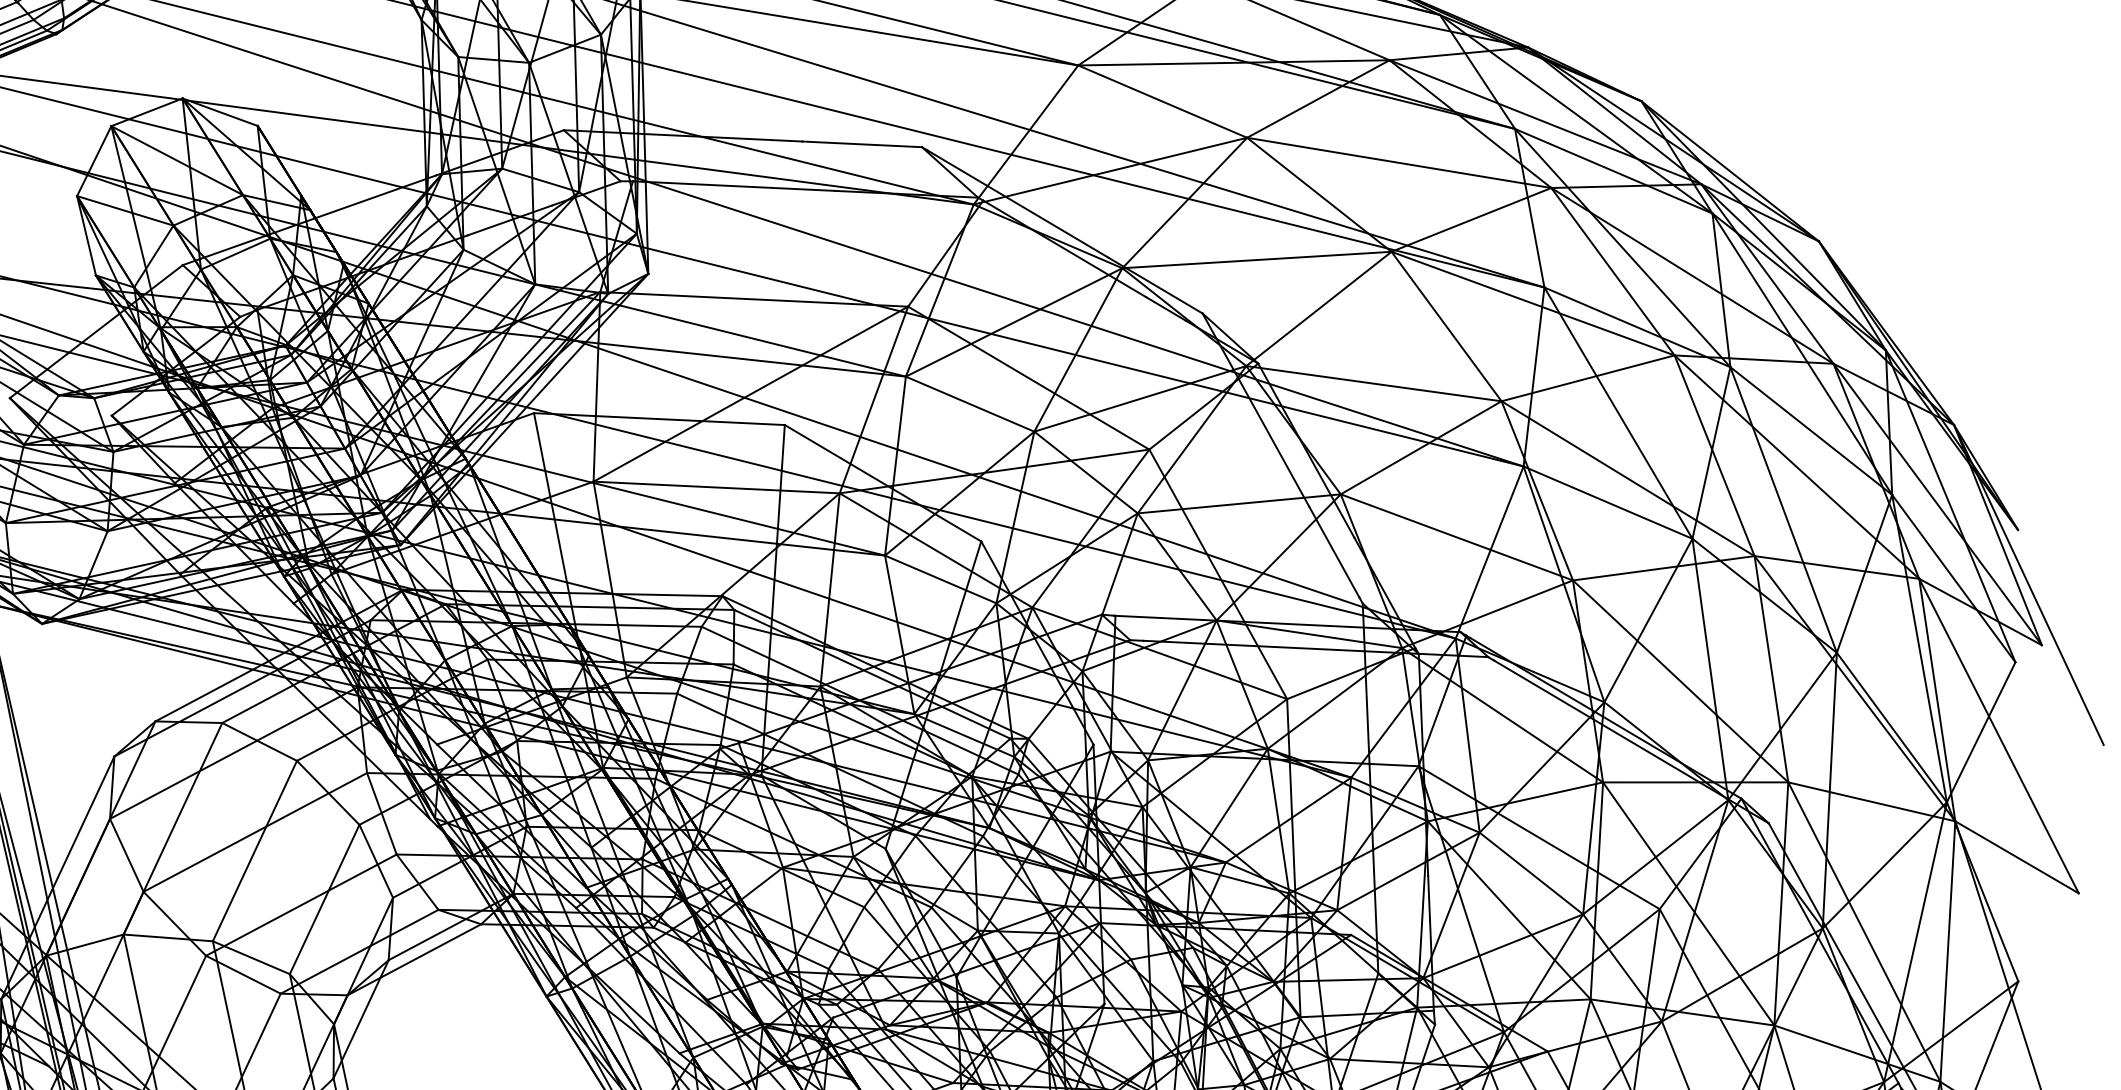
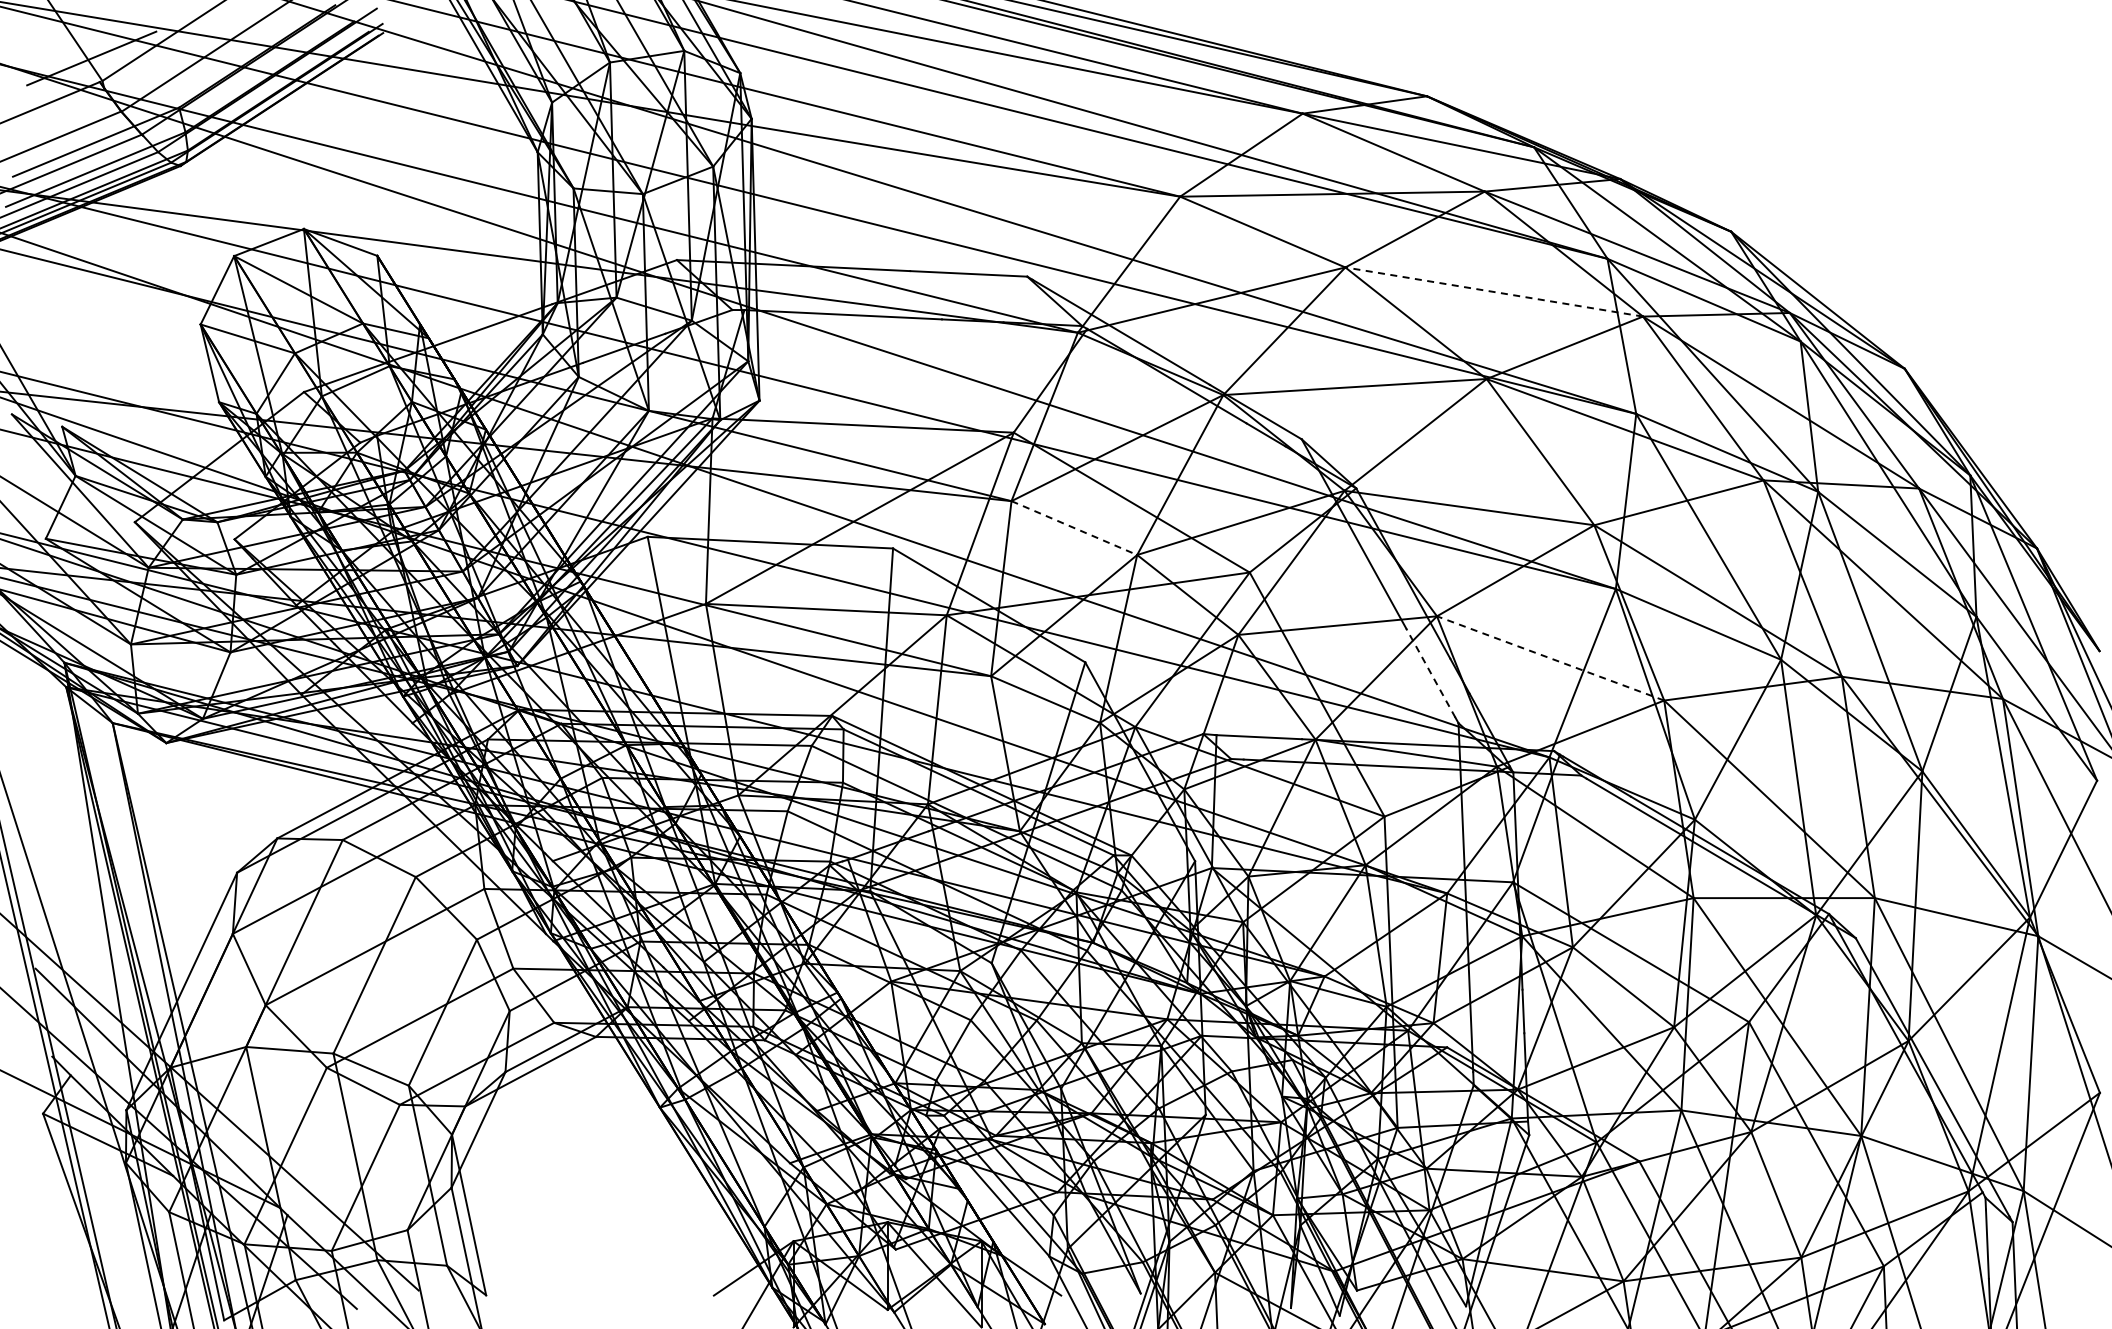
line: (1399, 163) -> (1494, 292), solid -> dashed
line: (970, 404) -> (1074, 528), solid -> dashed
line: (1456, 537) -> (1550, 658), solid -> dashed
line: (1334, 551) -> (1430, 672), solid -> dashed

